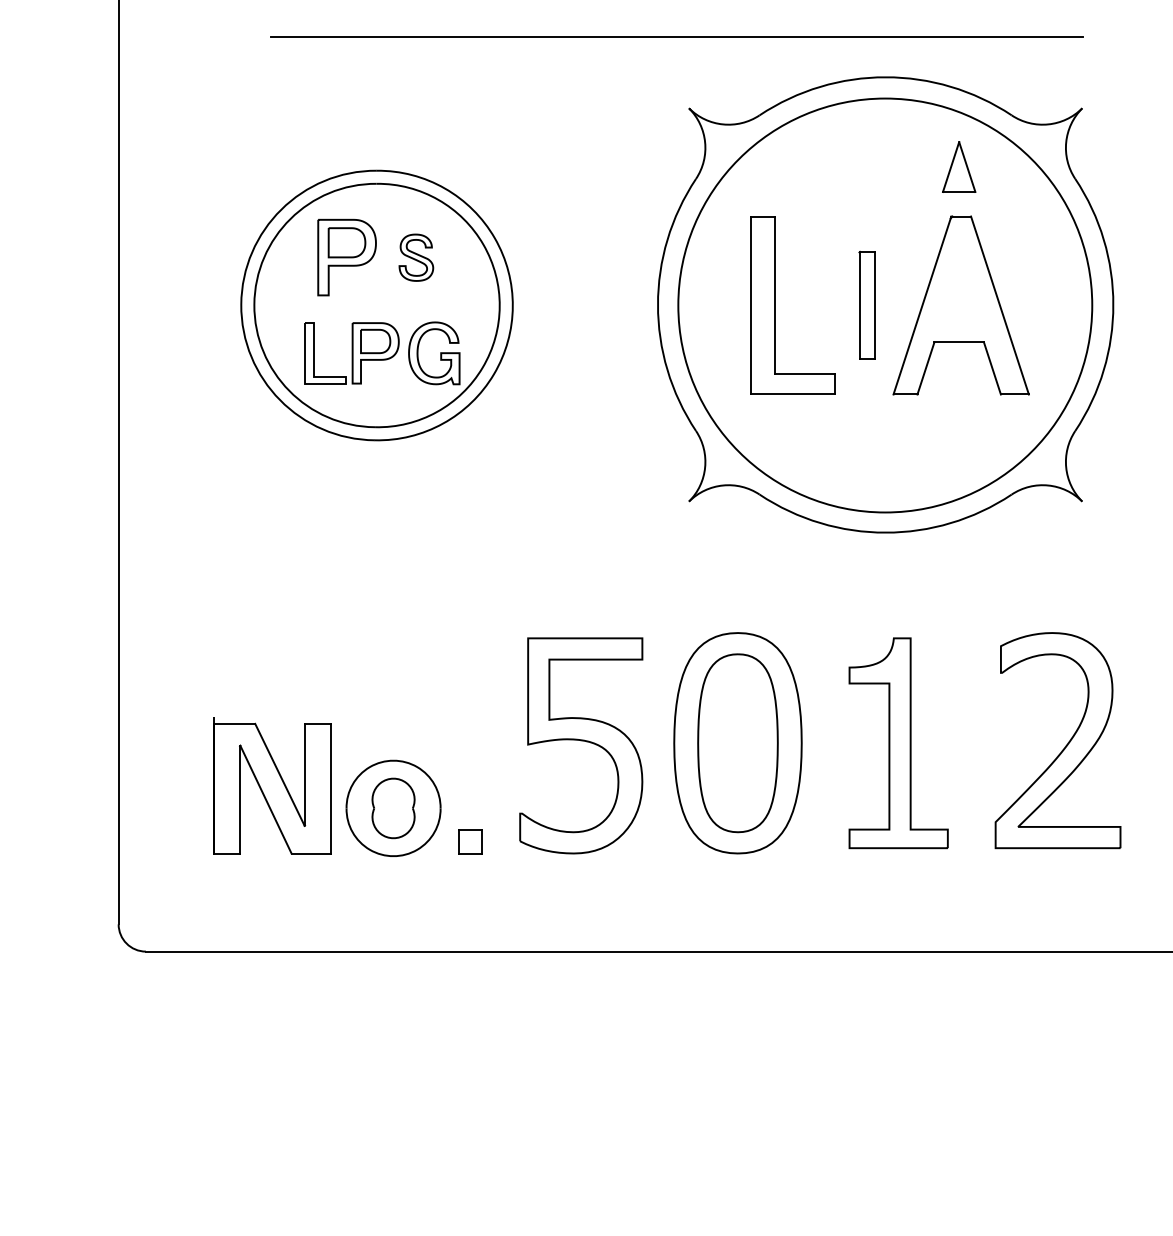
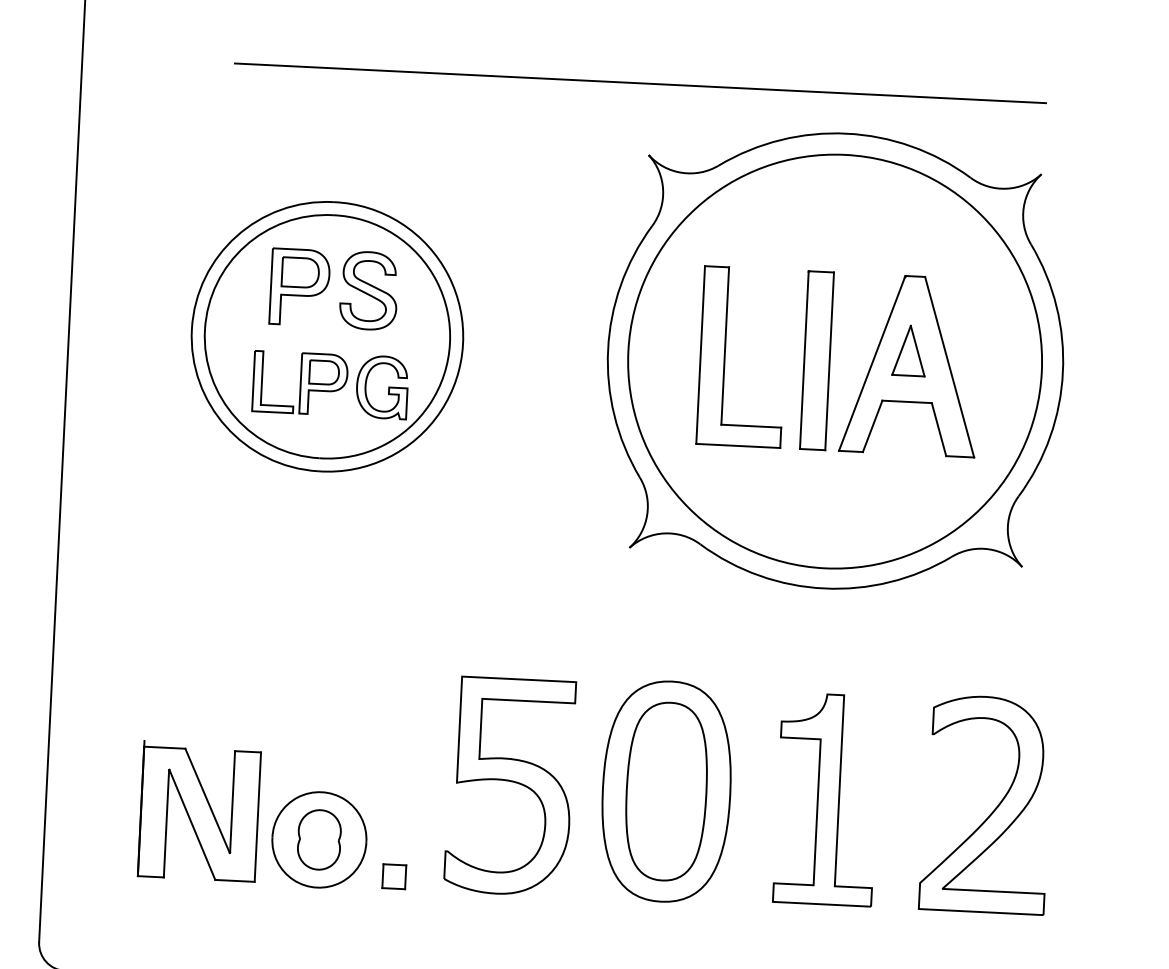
part: (959, 166) -> (909, 350), moved
part: (416, 257) -> (369, 290), size x1.67
part: (866, 304) -> (816, 359), size x1.67

